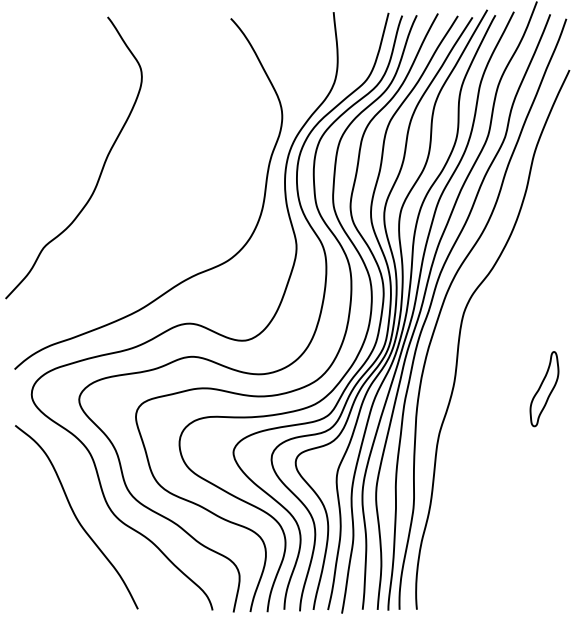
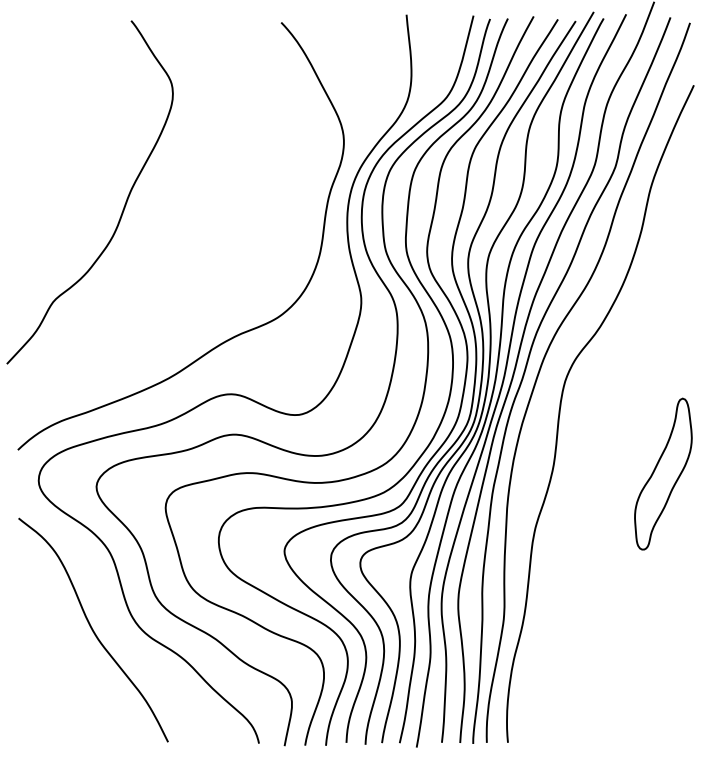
part: (544, 388) -> (663, 473), size x1.67

